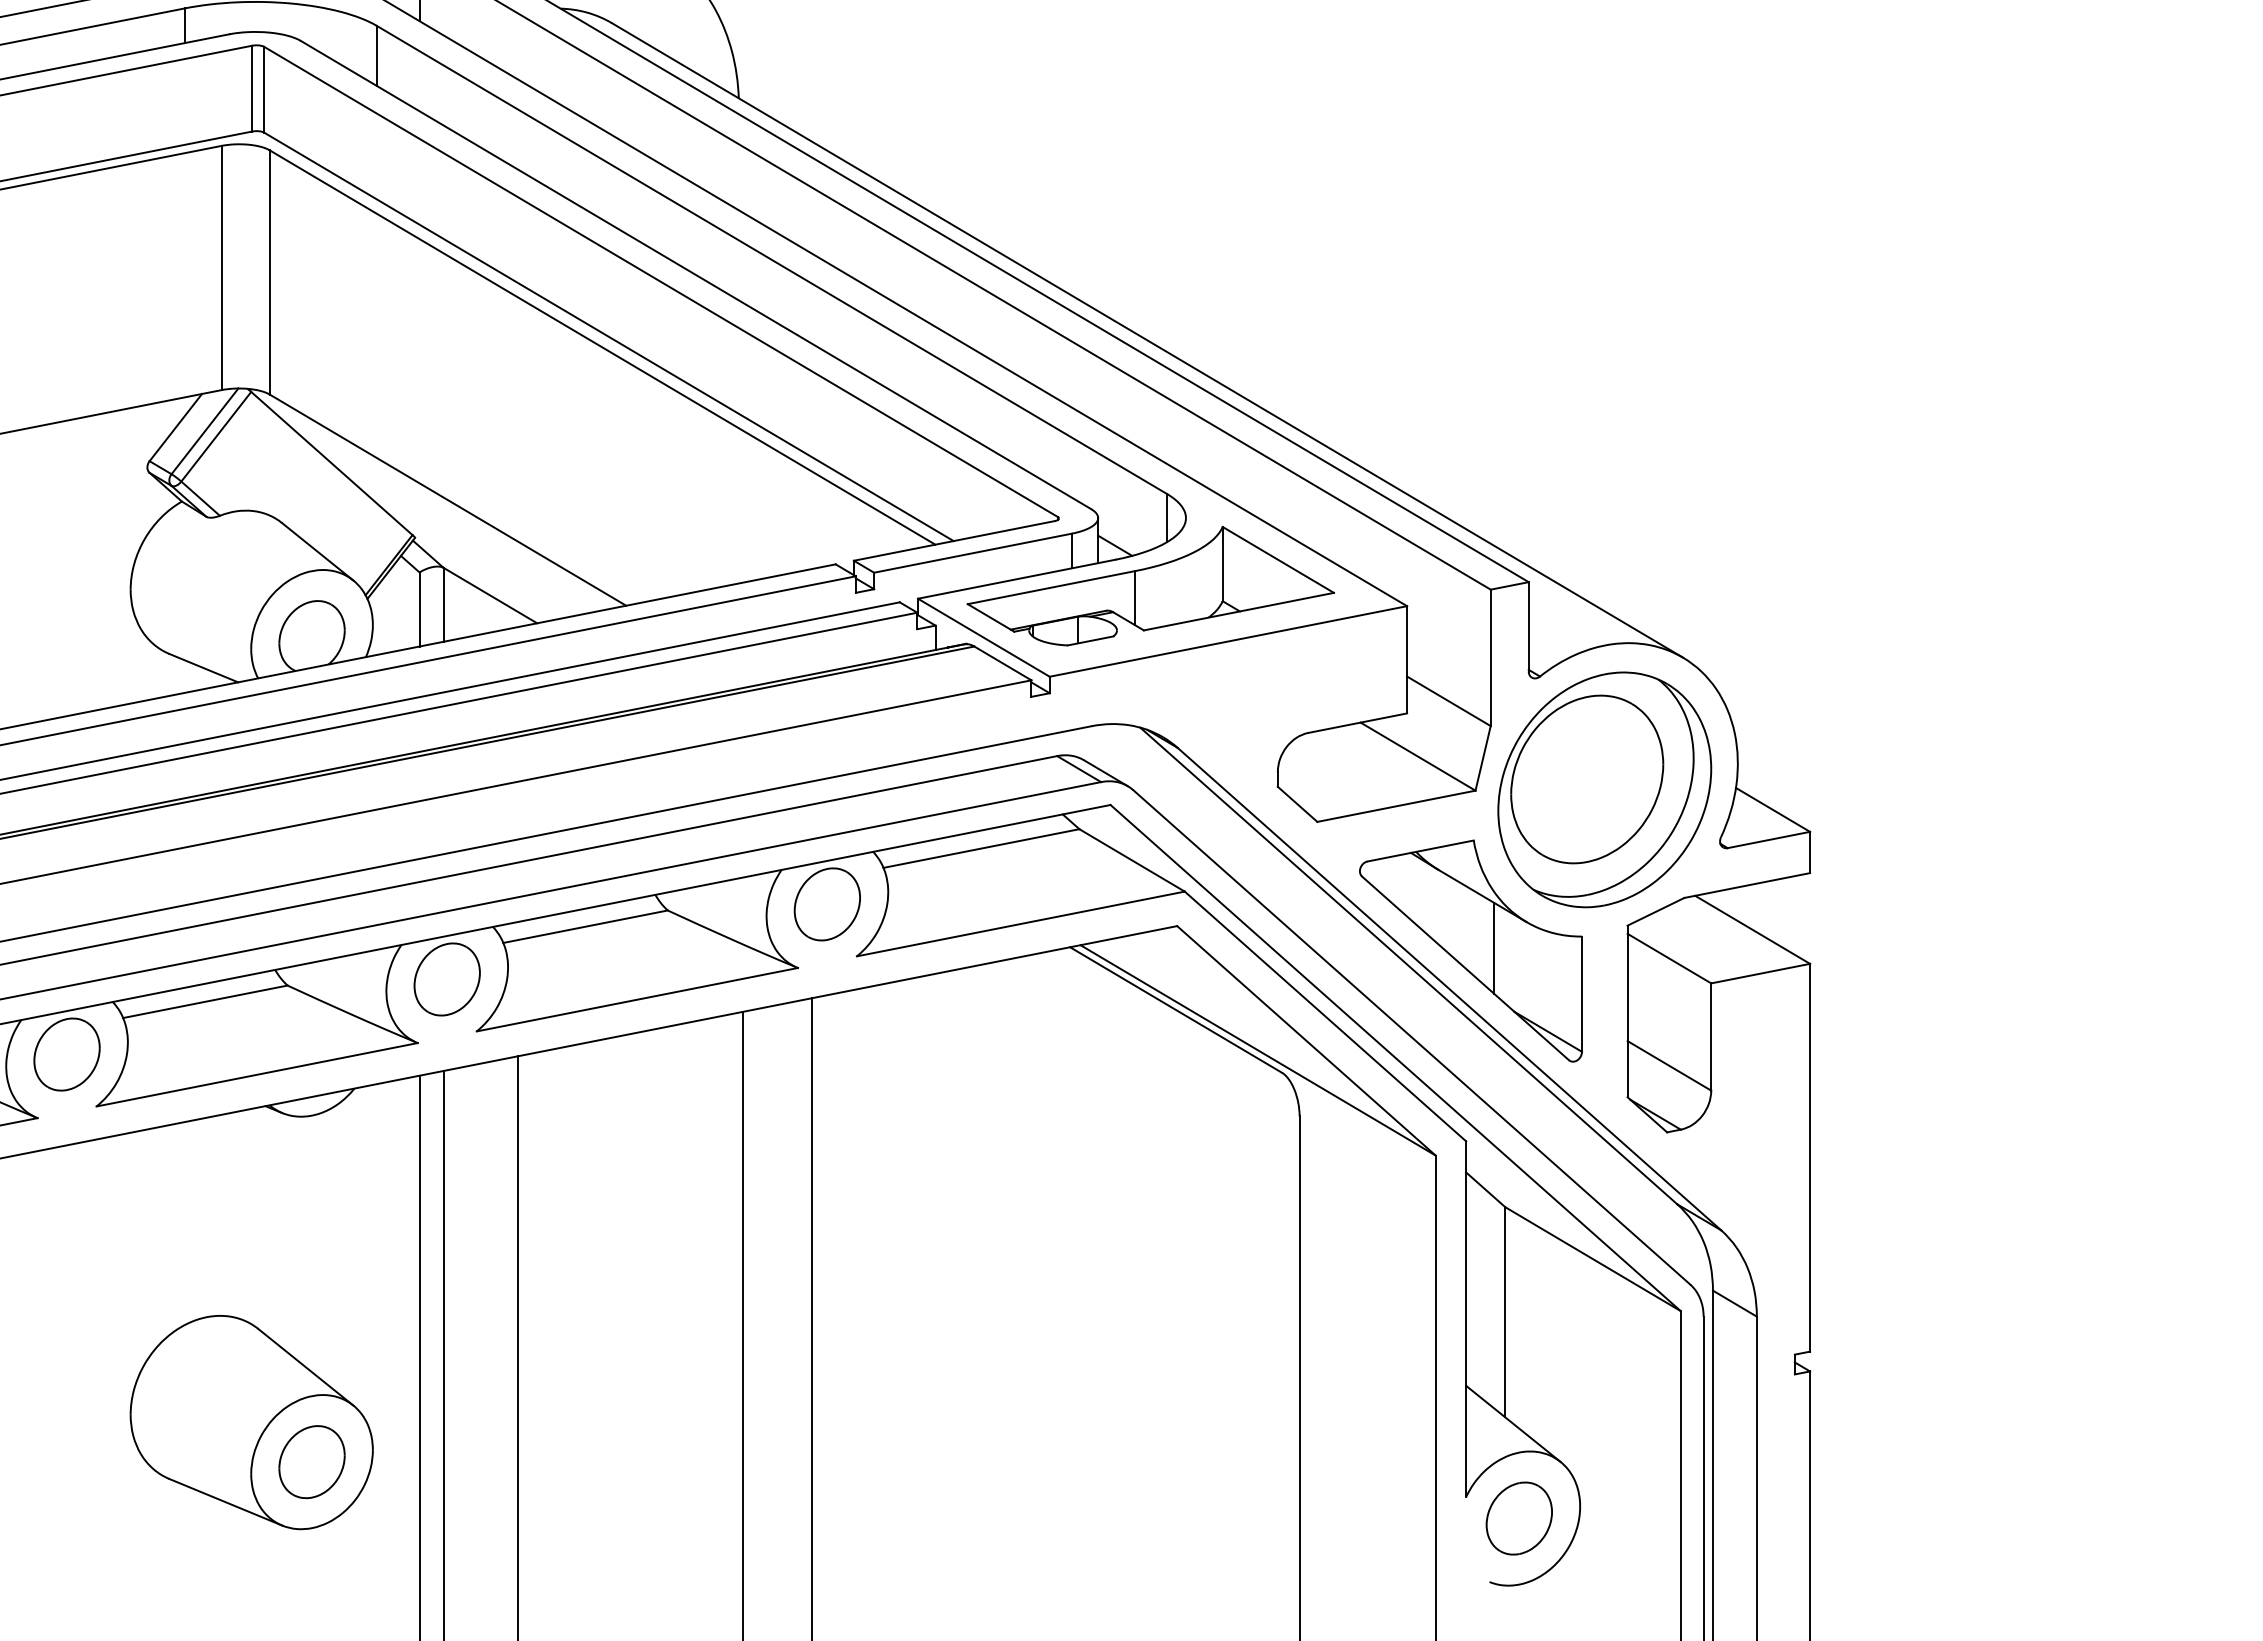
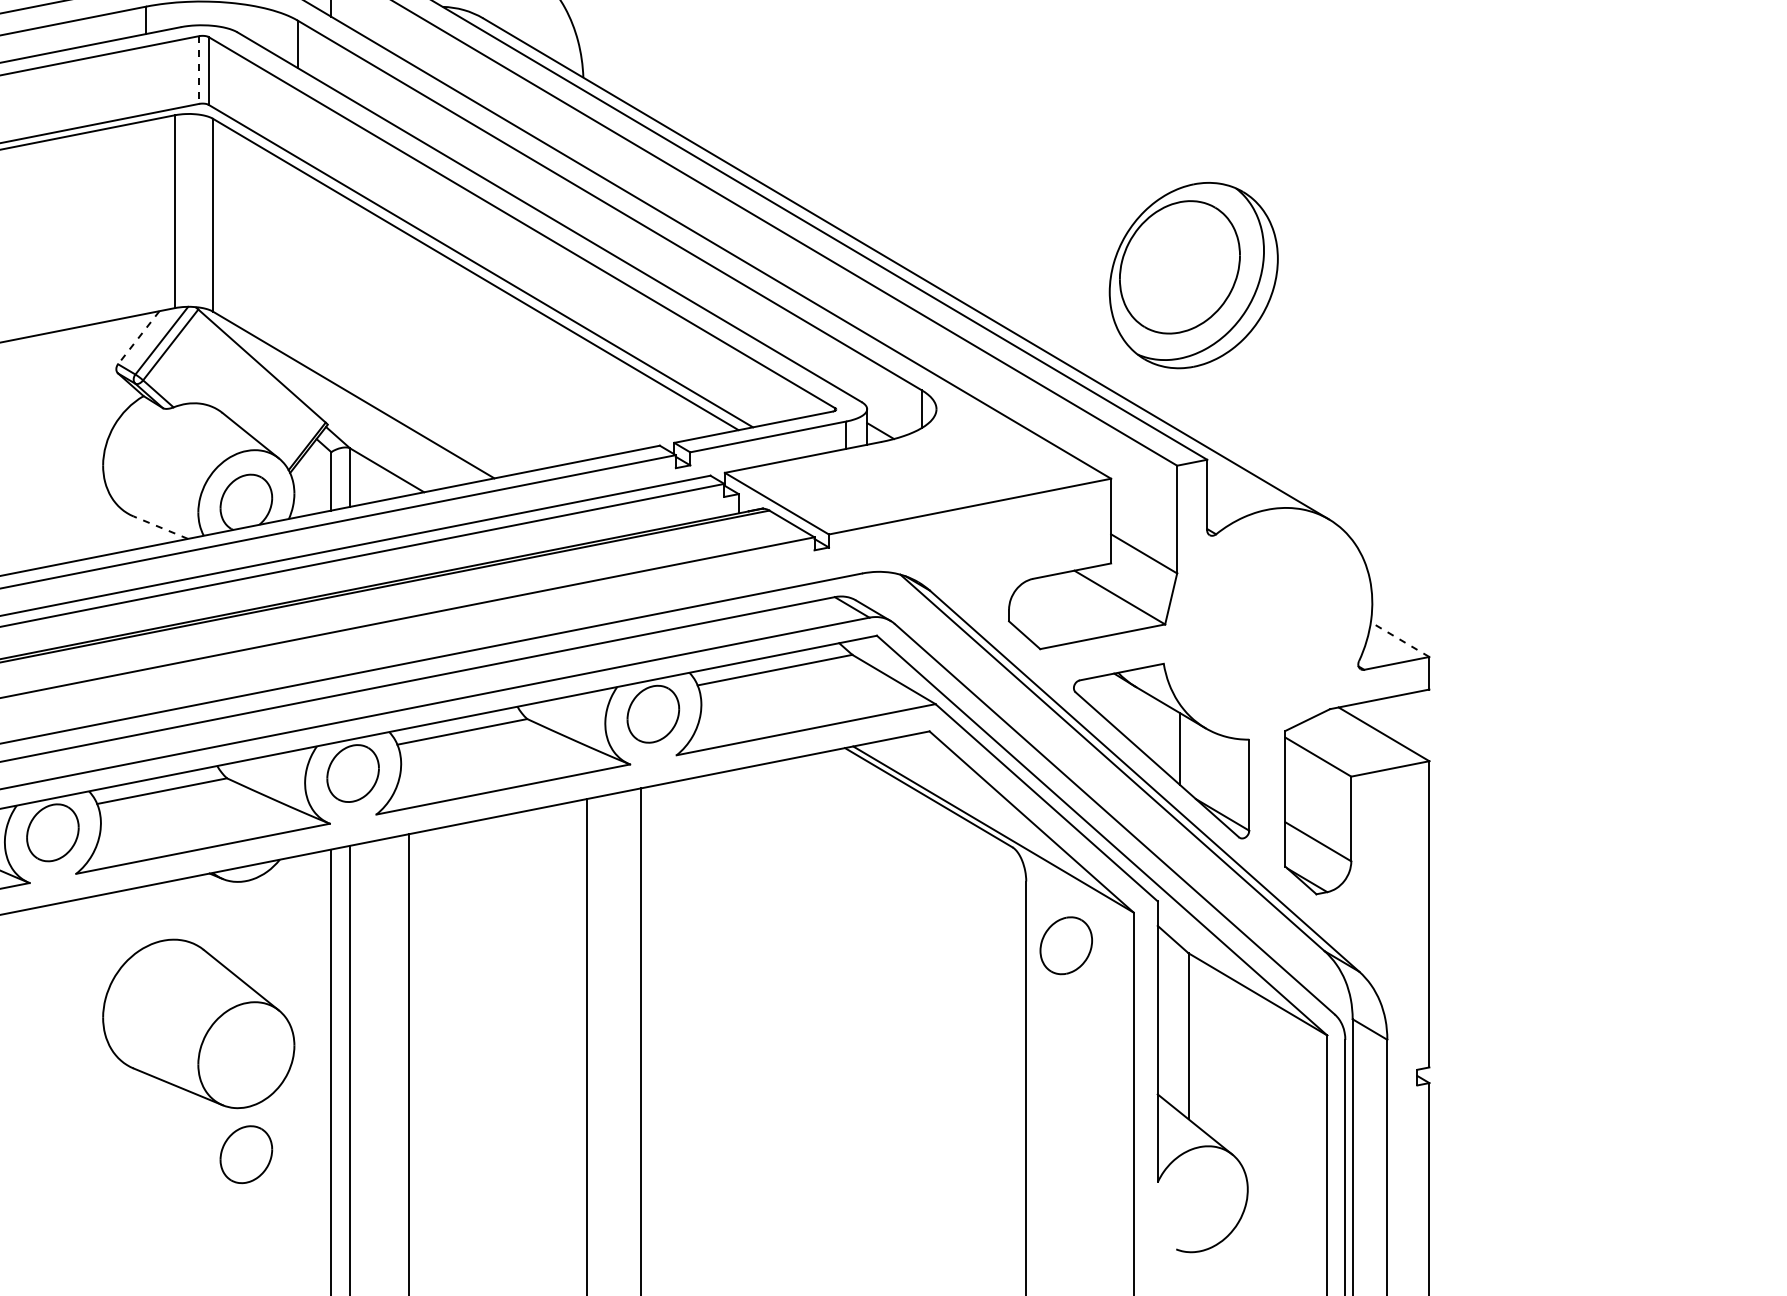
line: (252, 88) -> (199, 69), solid -> dashed
line: (175, 427) -> (138, 337), solid -> dashed
part: (1150, 585) -> (908, 462), removed
line: (203, 667) -> (160, 527), solid -> dashed
part: (1604, 789) -> (1193, 275), moved
line: (1772, 809) -> (1399, 639), solid -> dashed
part: (251, 1422) -> (198, 1023), moved
part: (1518, 1518) -> (1065, 945), moved

